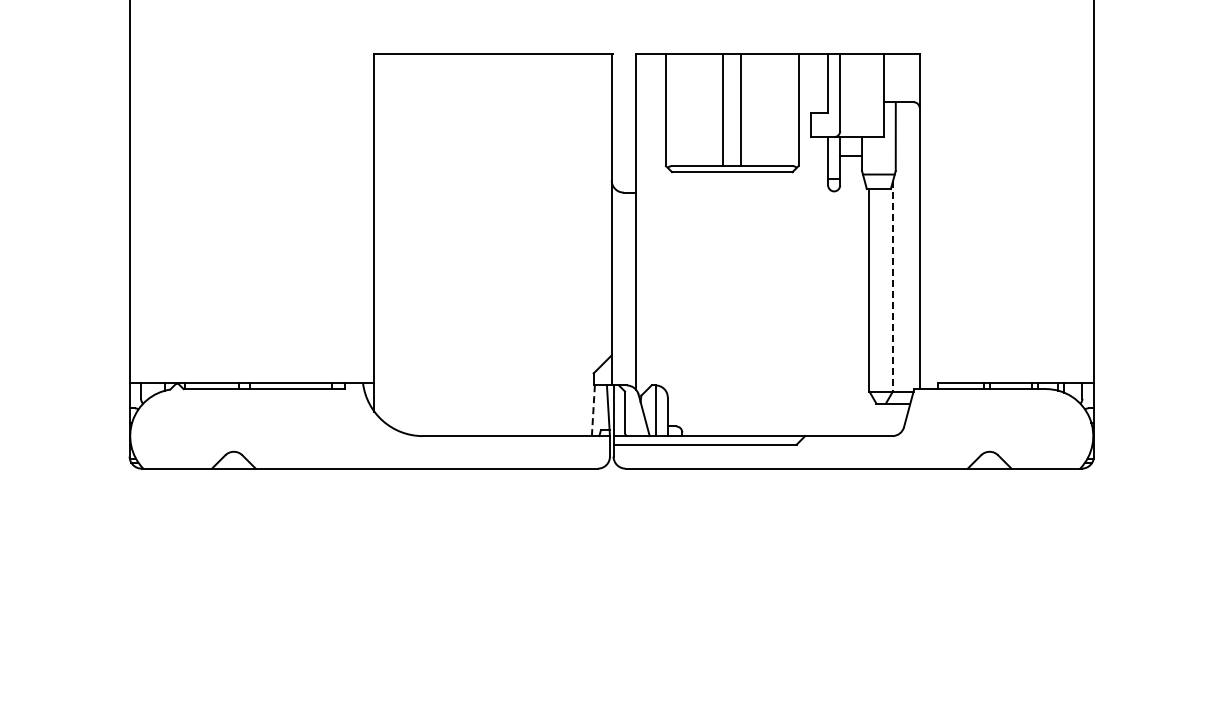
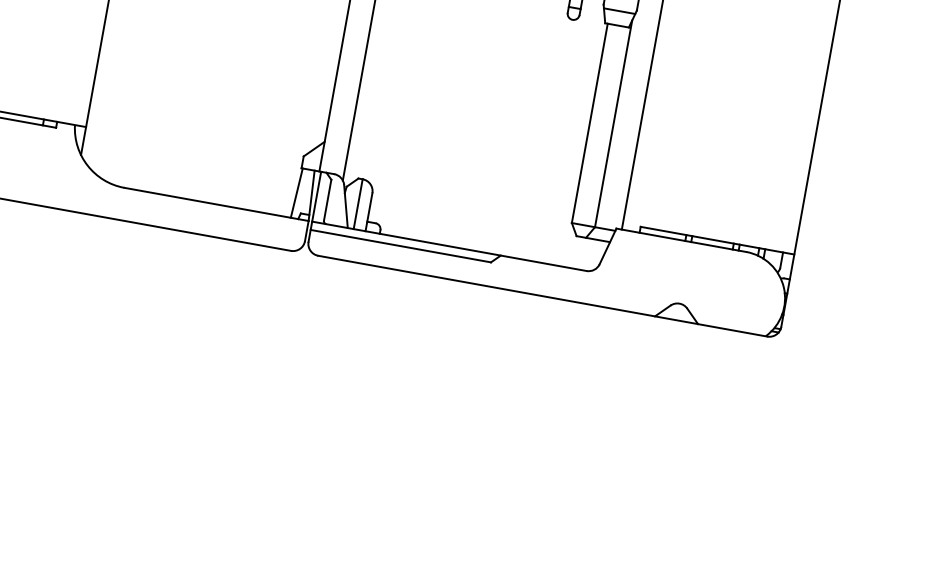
line: (892, 287) -> (613, 124), dashed -> solid
line: (593, 410) -> (296, 192), dashed -> solid

